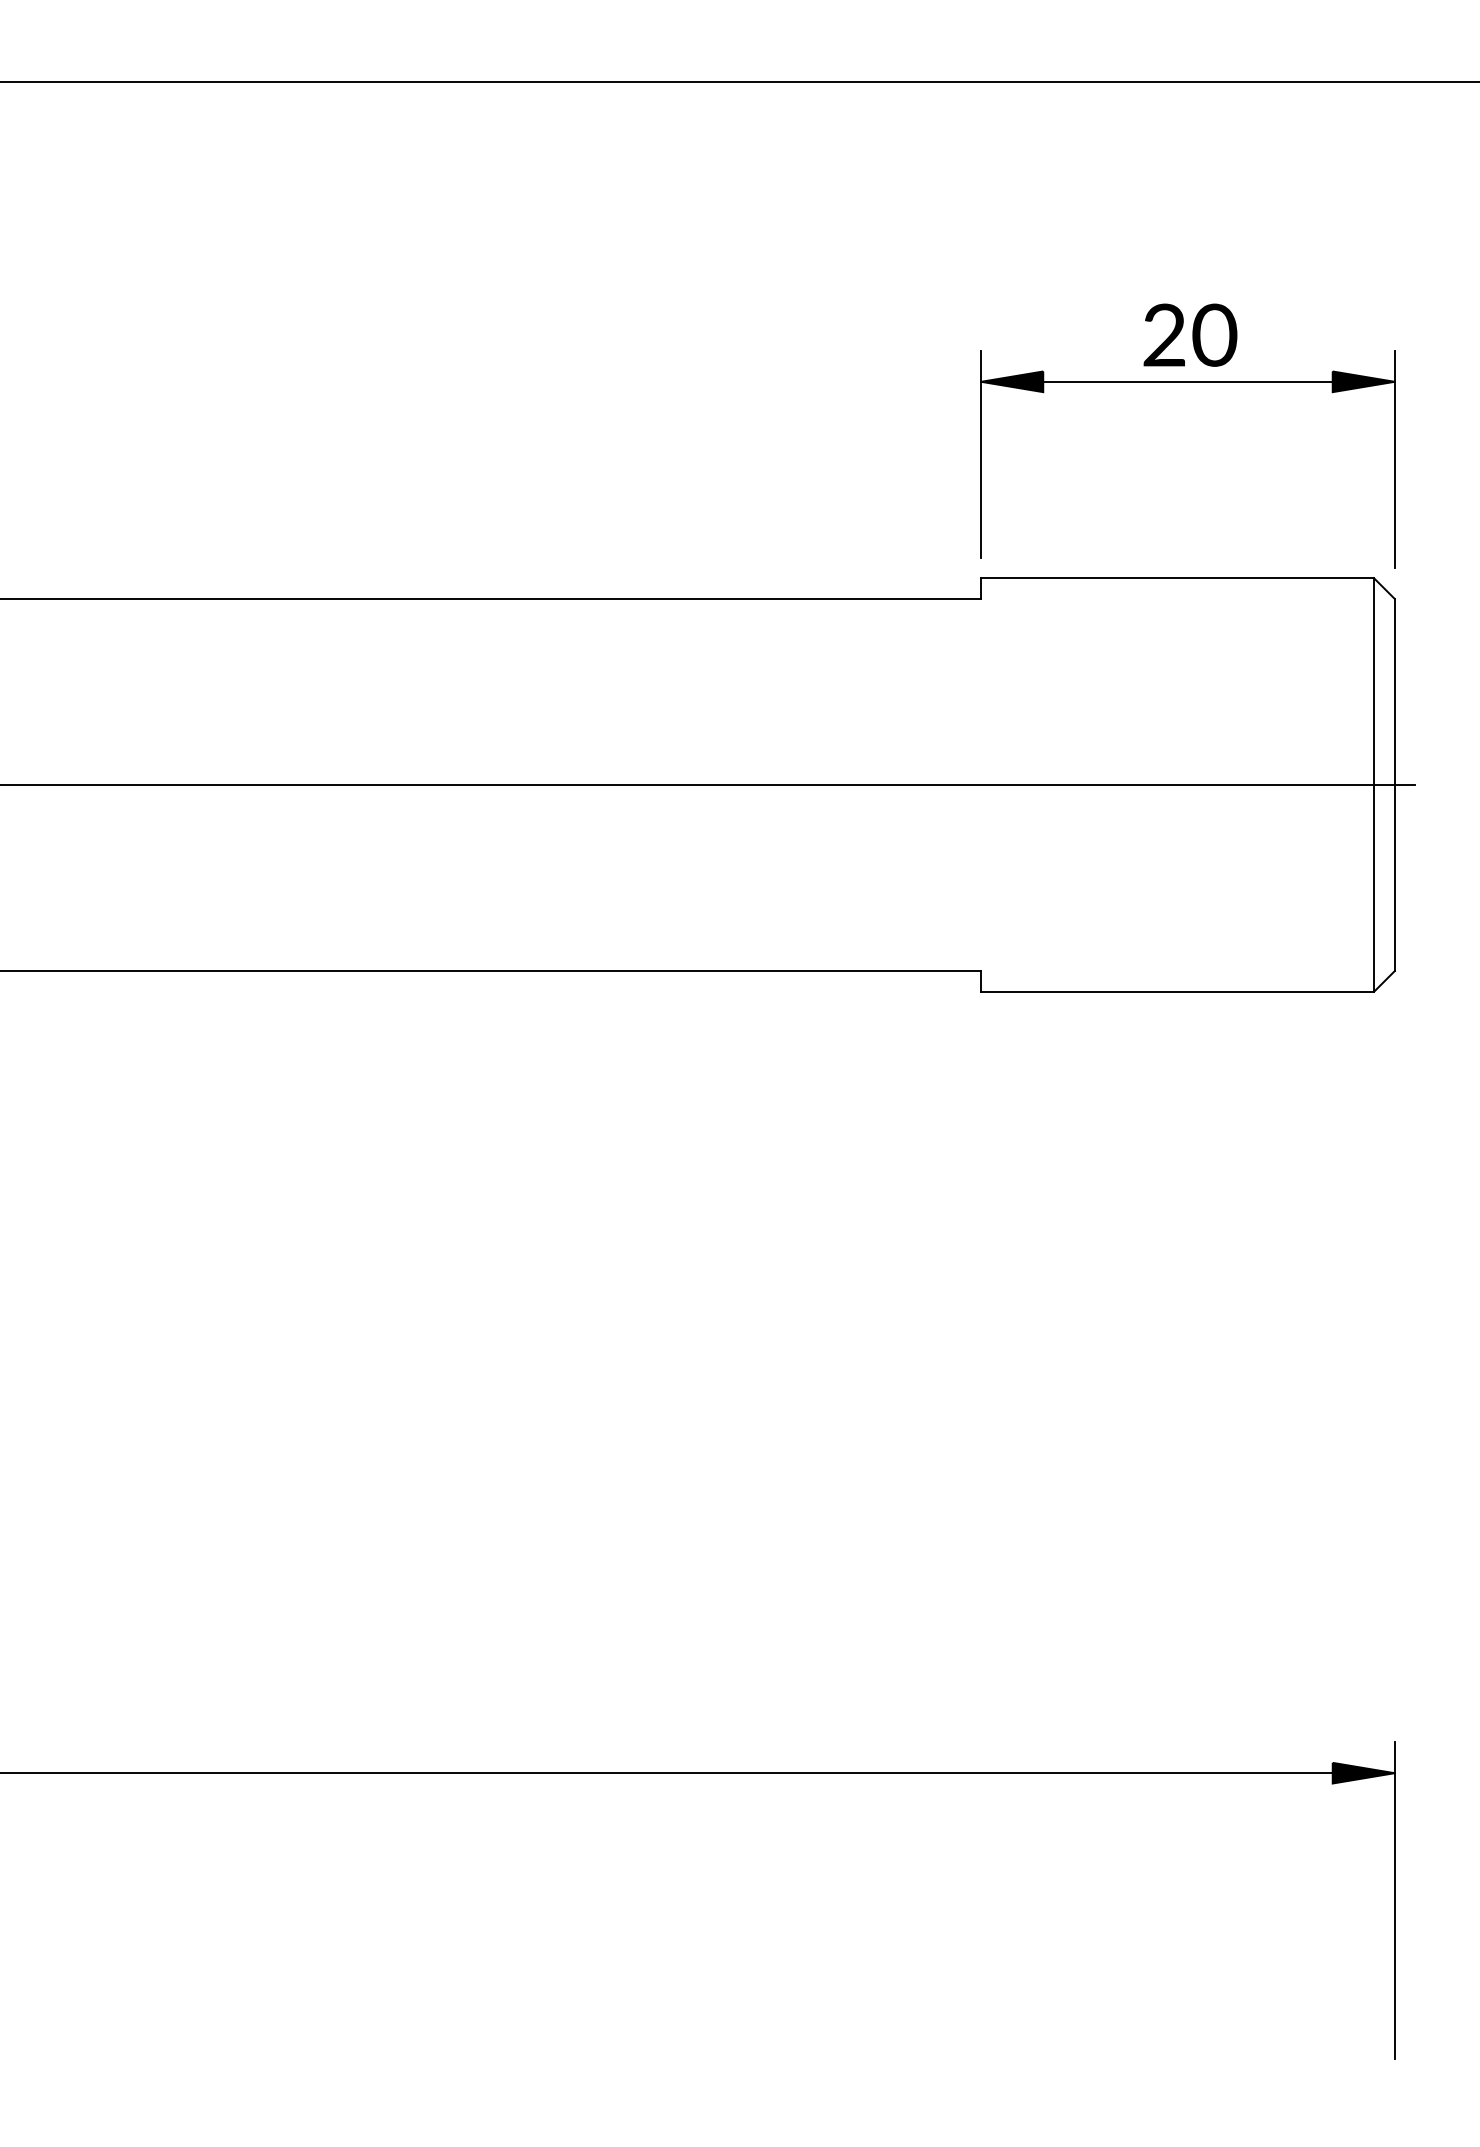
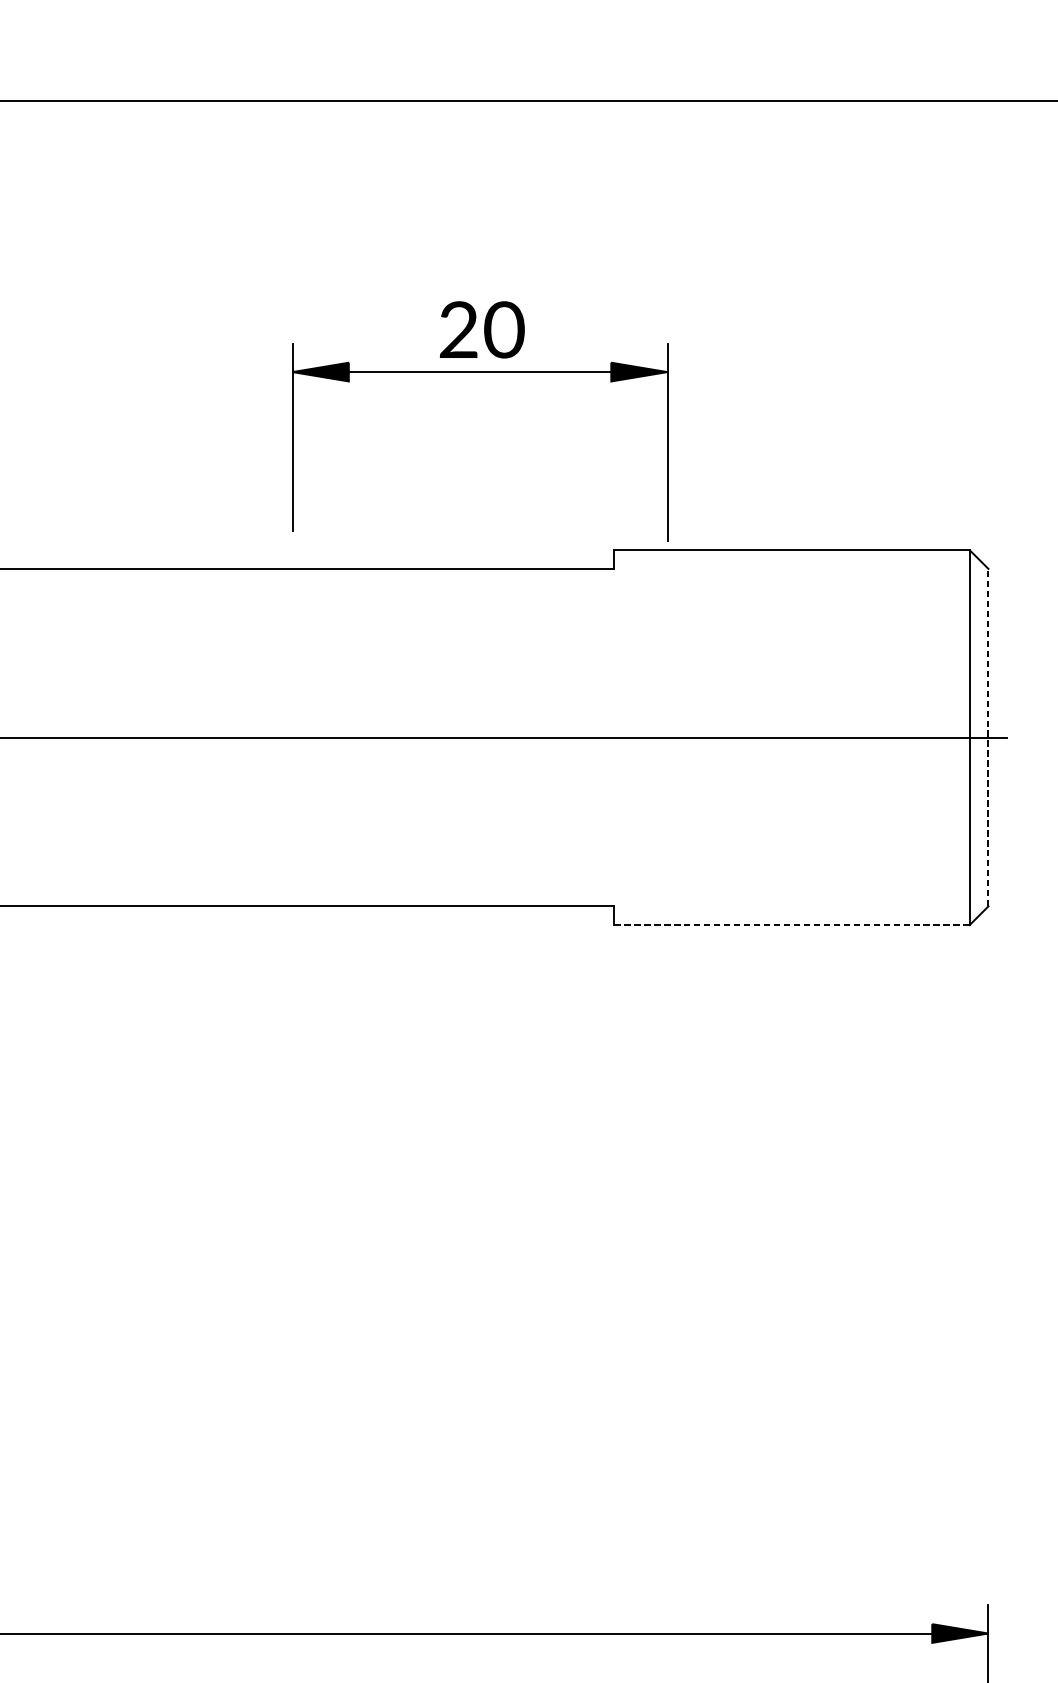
part: (1187, 382) -> (479, 372), moved
line: (1394, 784) -> (988, 737), solid -> dashed
line: (1177, 991) -> (791, 924), solid -> dashed

